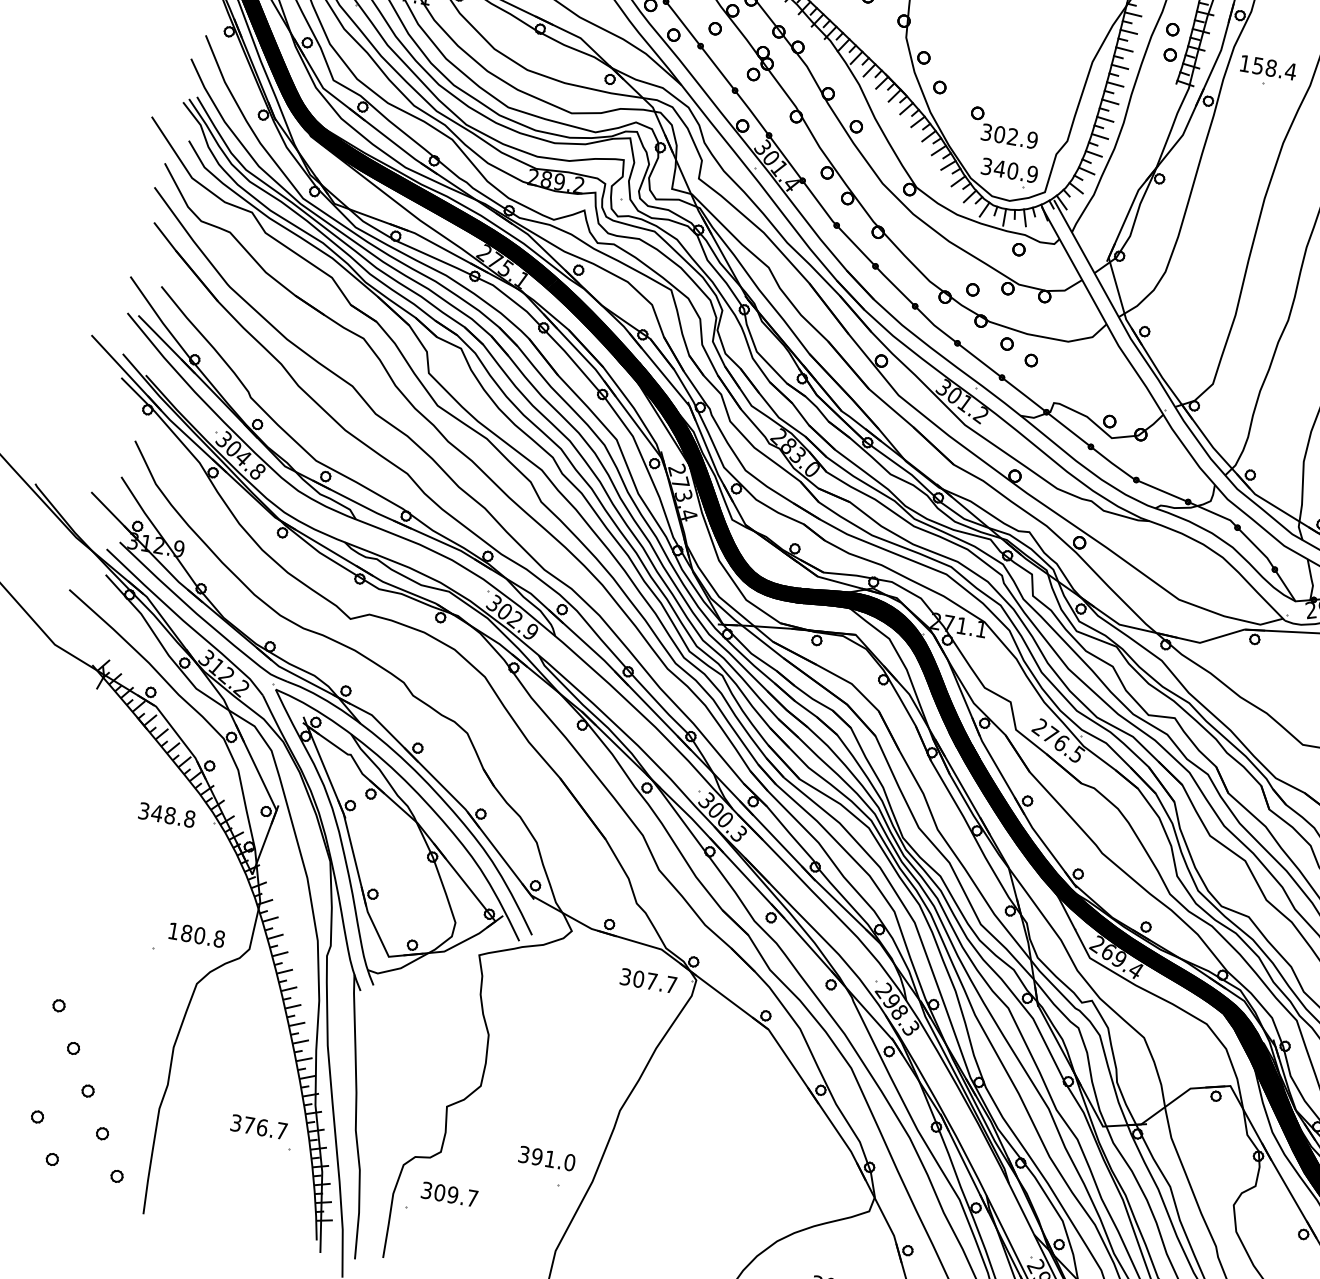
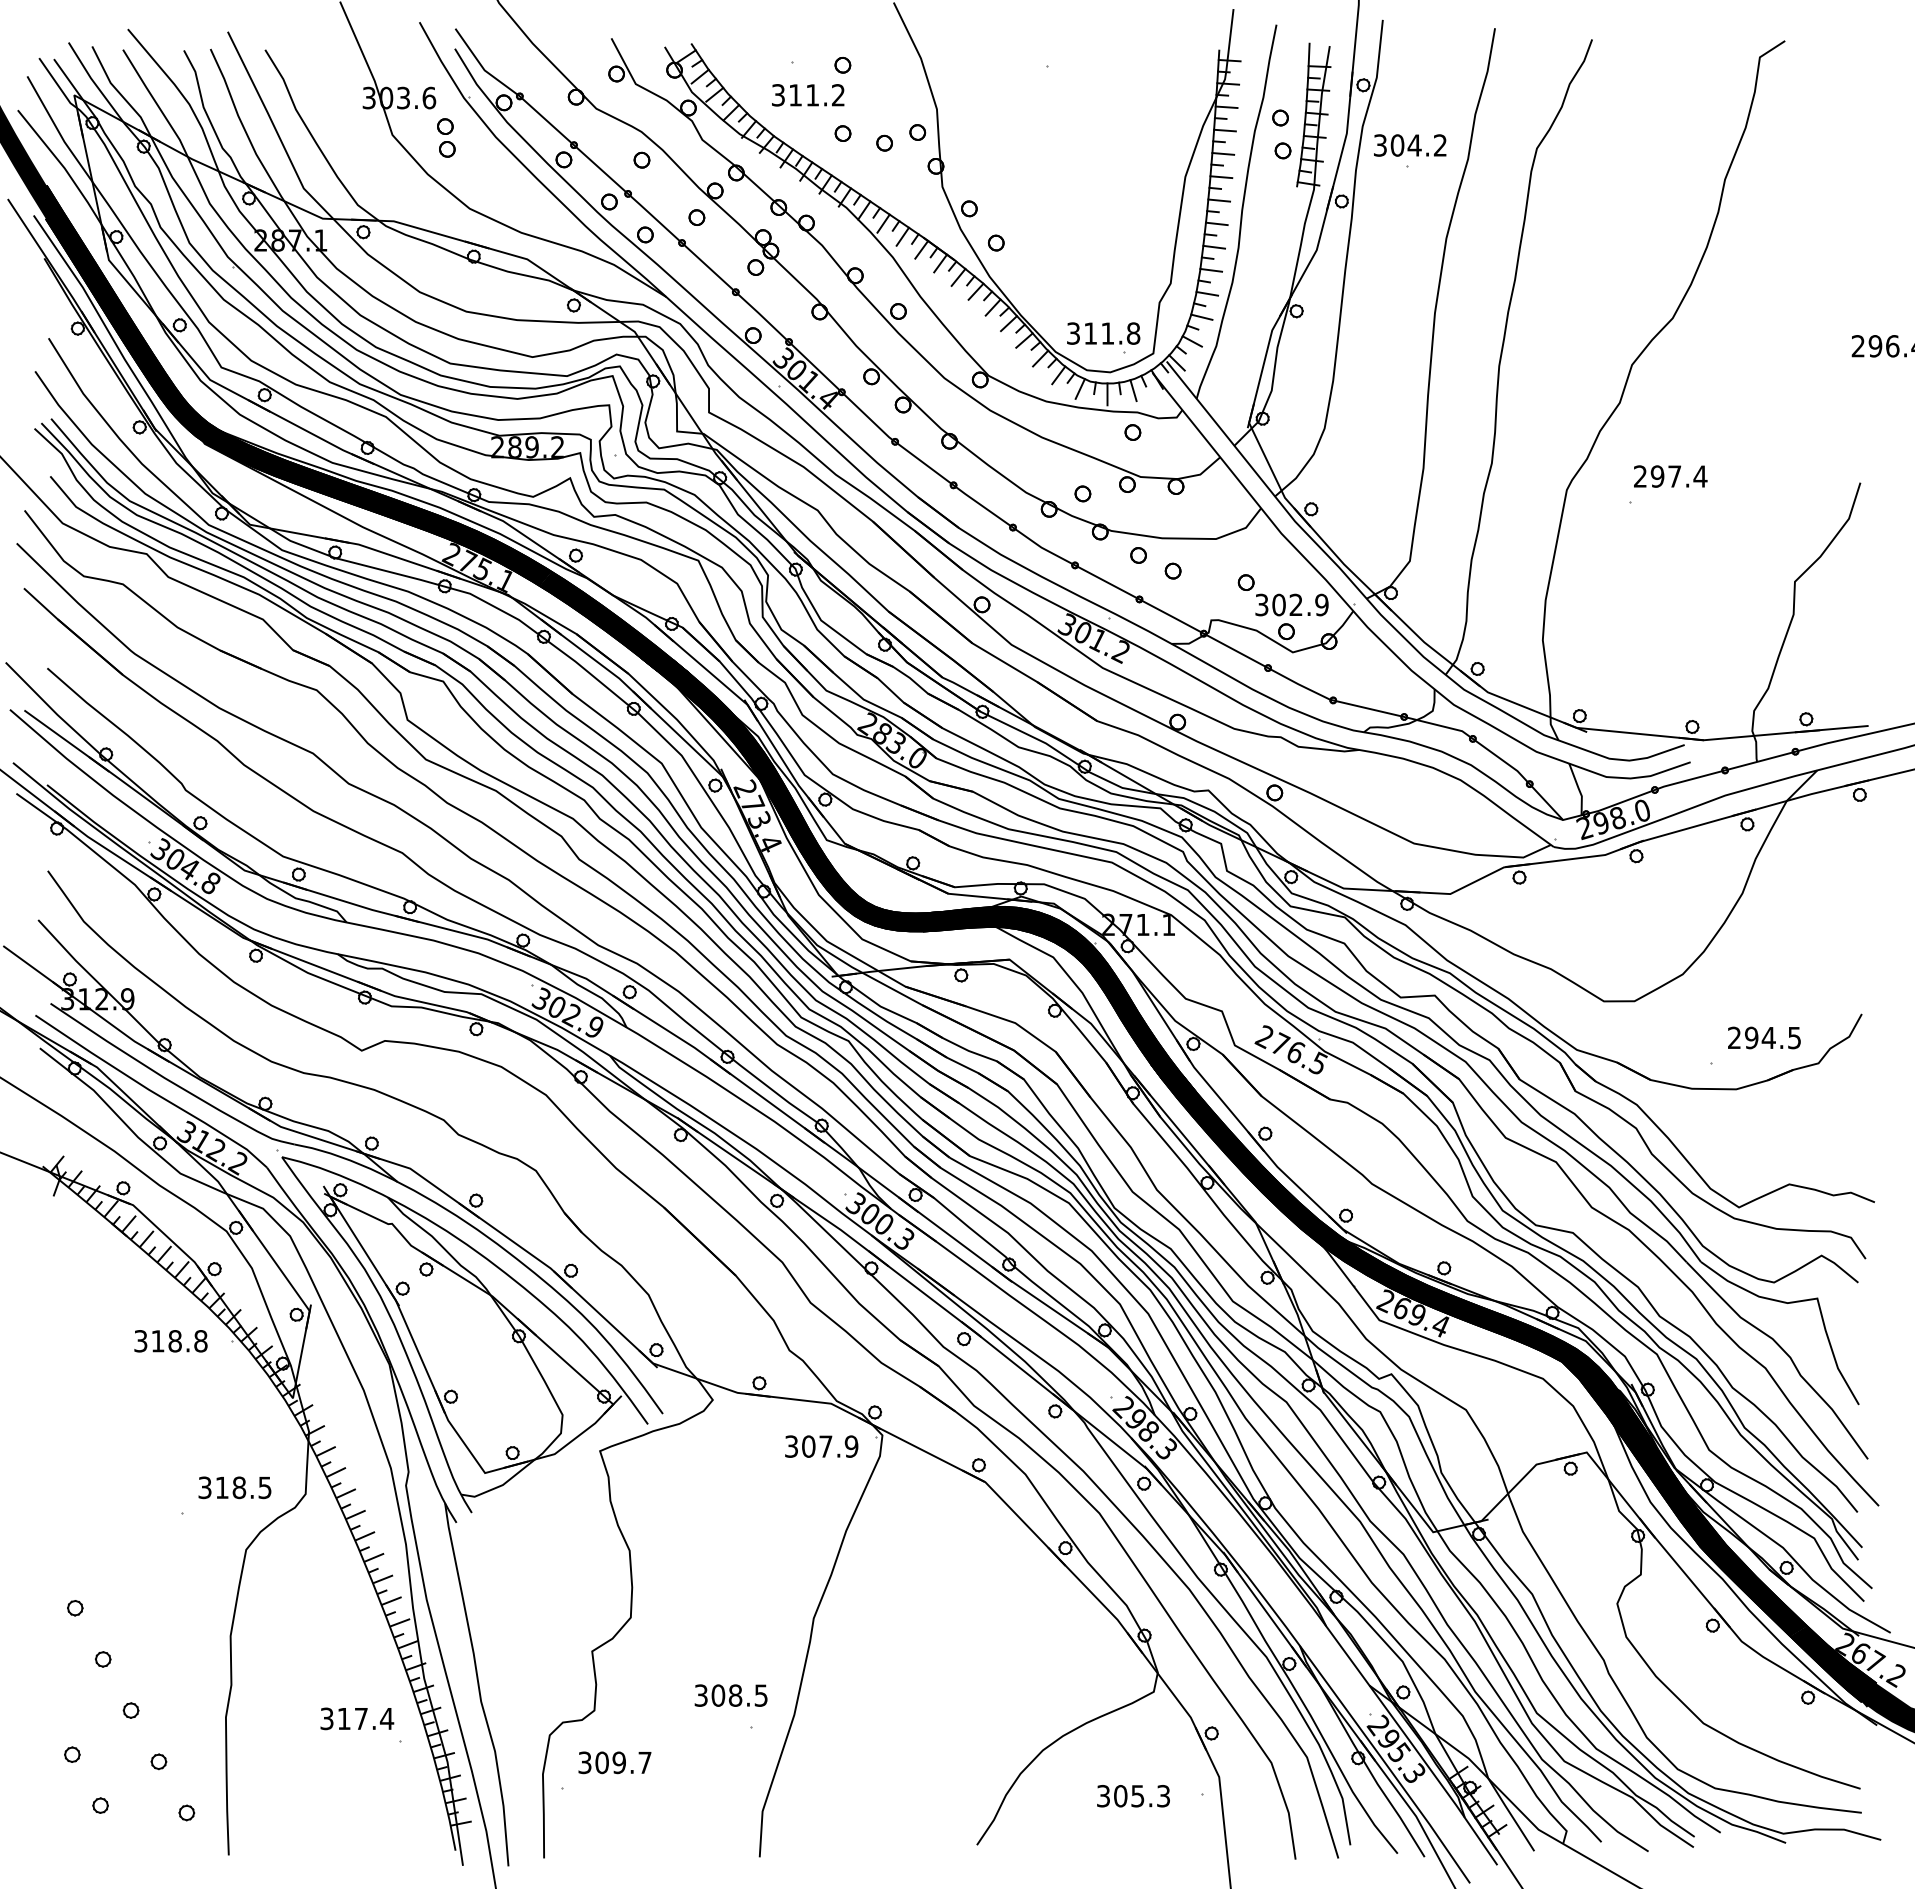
text: (1268, 67) -> (1410, 145), 158.4 -> 304.2
part: (1003, 127) -> (1282, 595), moved
text: (1015, 171) -> (1111, 333), 340.9 -> 311.8
text: (156, 813) -> (157, 1341), 348.8 -> 318.8
text: (196, 934) -> (234, 1487), 180.8 -> 318.5
text: (671, 984) -> (851, 1446), 307.7 -> 307.9
text: (265, 1127) -> (365, 1718), 376.7 -> 317.4
text: (553, 1159) -> (739, 1695), 391.0 -> 308.5

